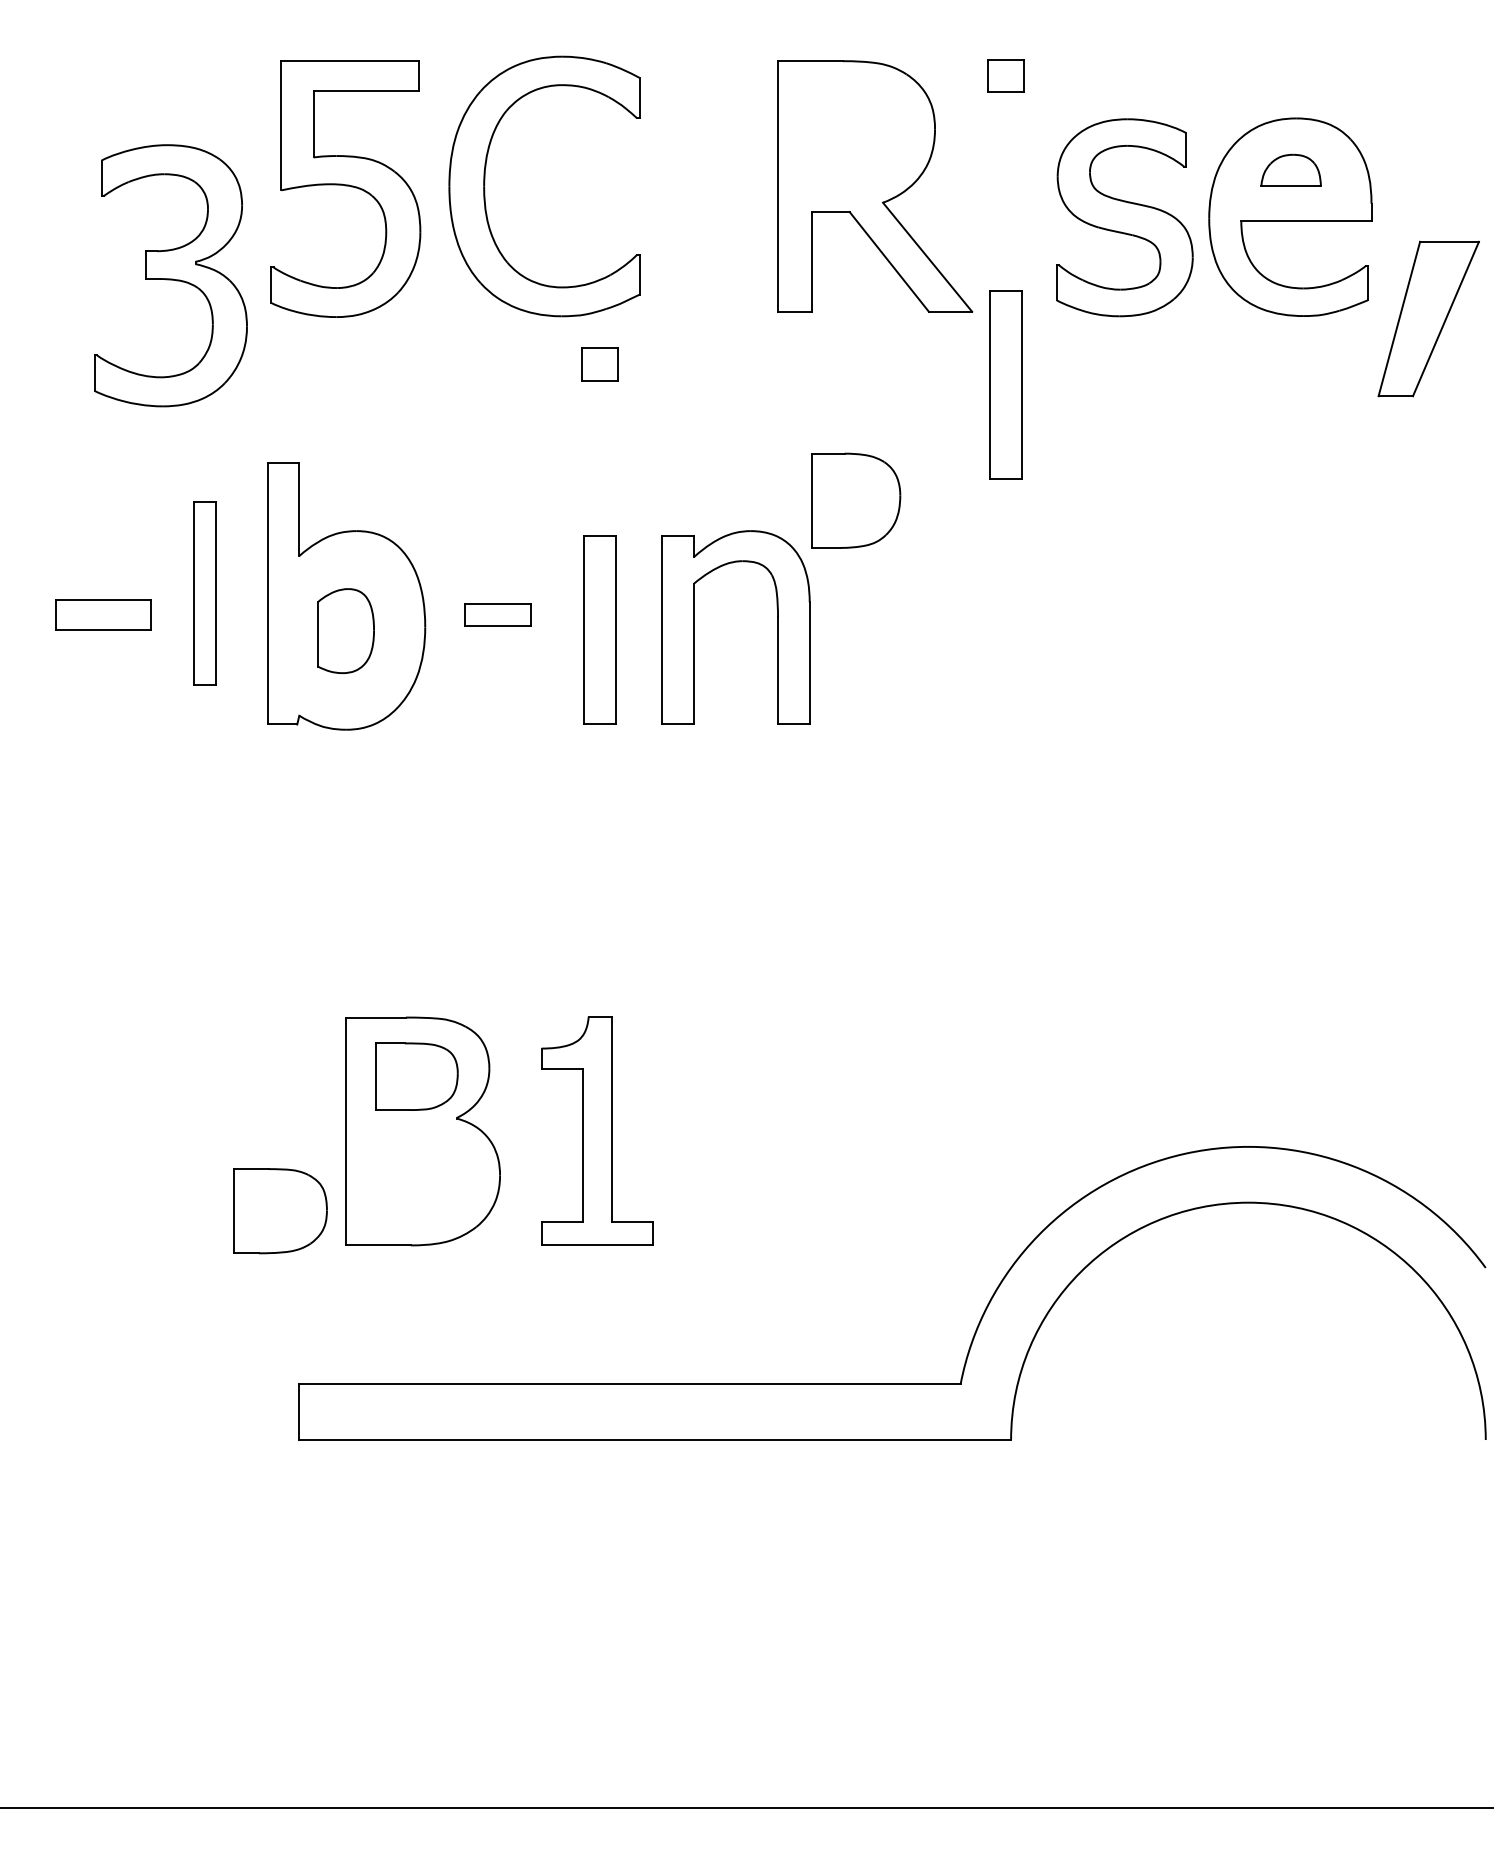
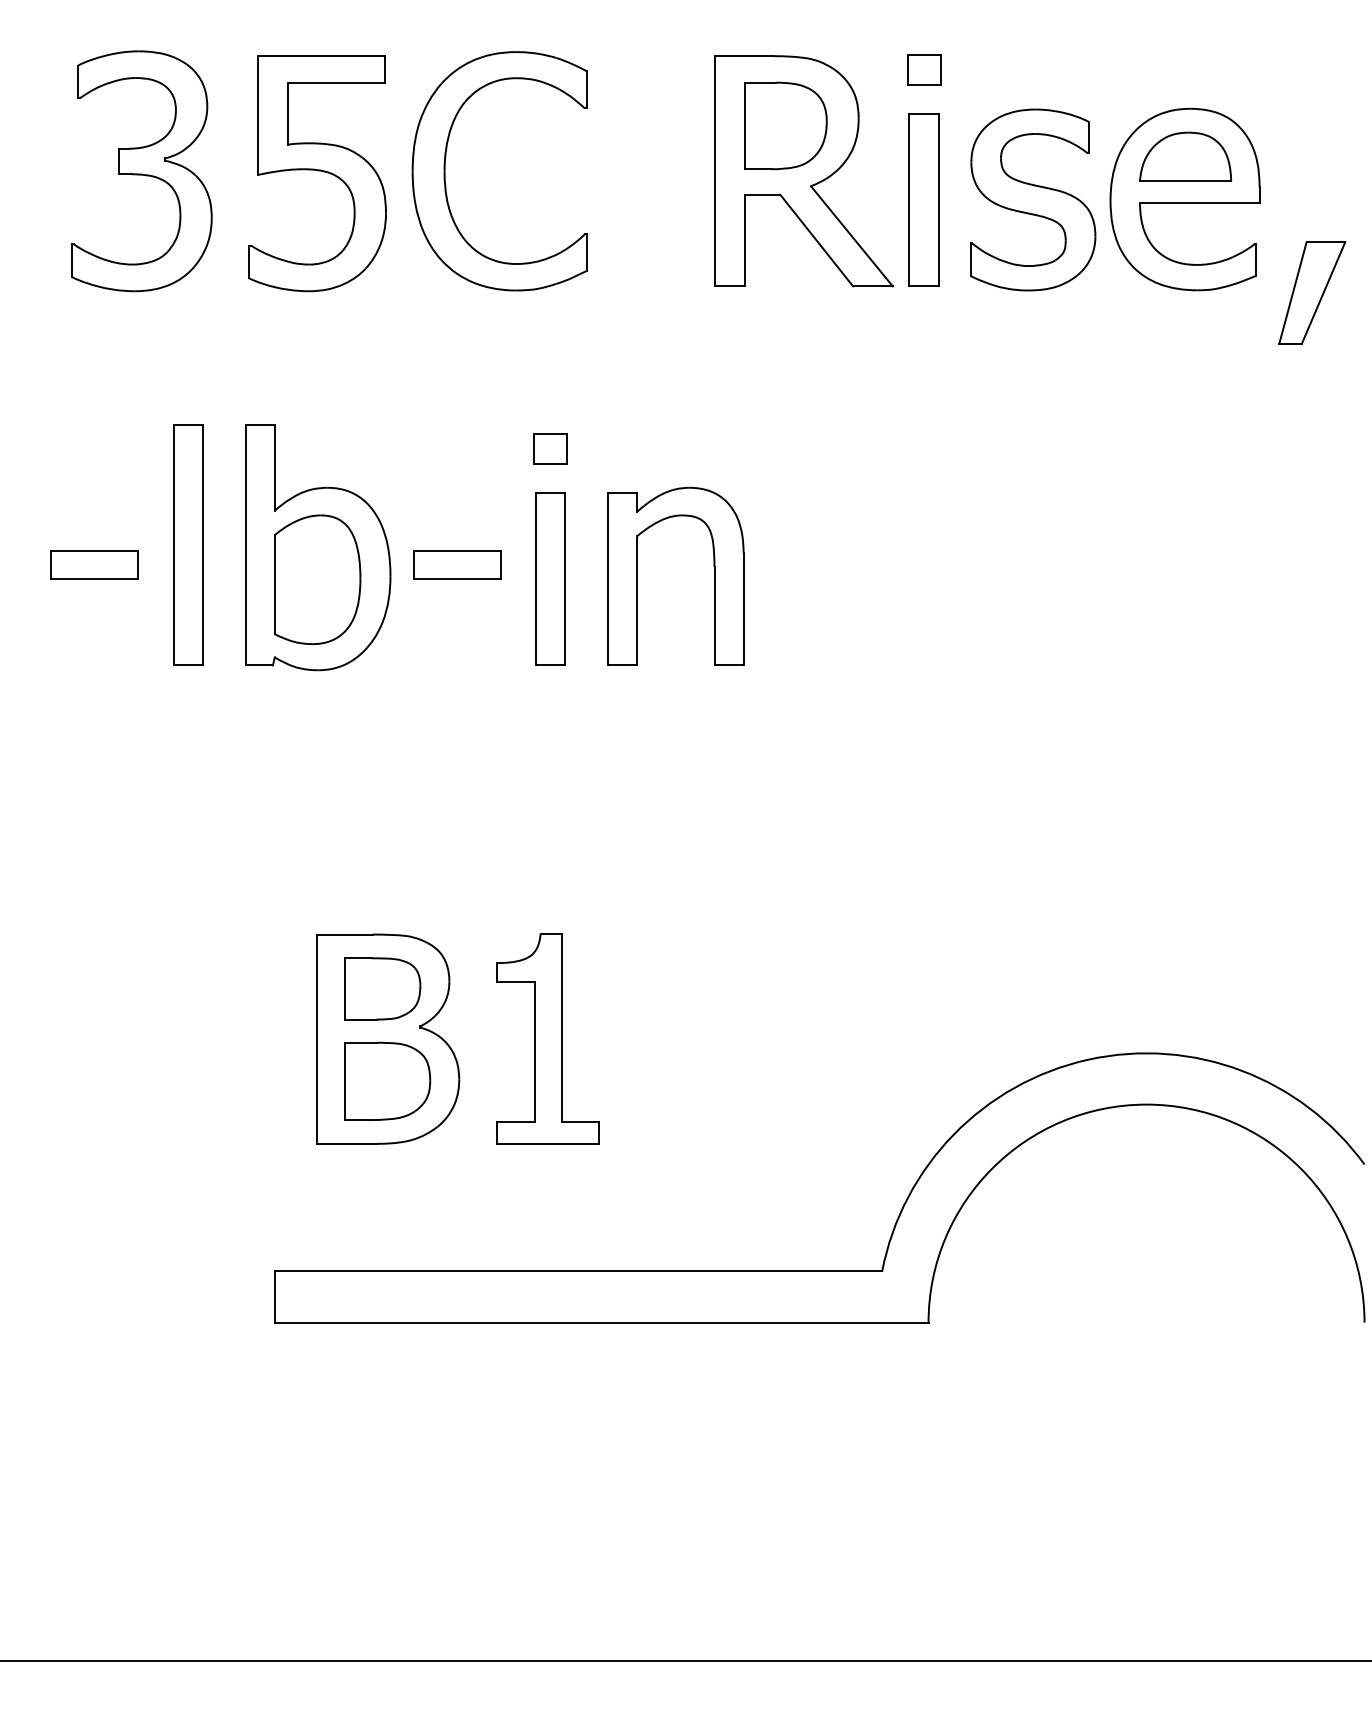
part: (1290, 170) -> (1185, 156), size x1.67
part: (170, 275) -> (141, 171), moved
part: (1429, 318) -> (1312, 292), size x0.71
part: (599, 364) -> (550, 448), moved
part: (1005, 384) -> (923, 199), moved
part: (855, 500) -> (785, 125), moved
part: (205, 592) -> (188, 544), size x1.43
part: (498, 614) -> (457, 564), size x1.43
part: (345, 630) -> (317, 579), size x1.67
part: (280, 1210) -> (387, 1080), moved

